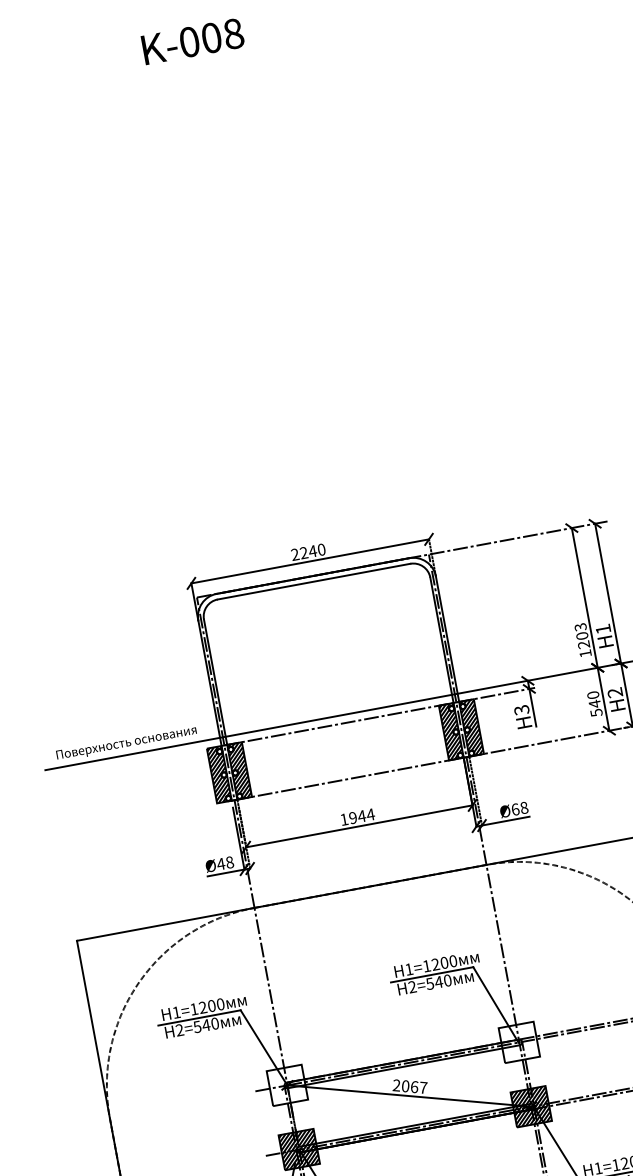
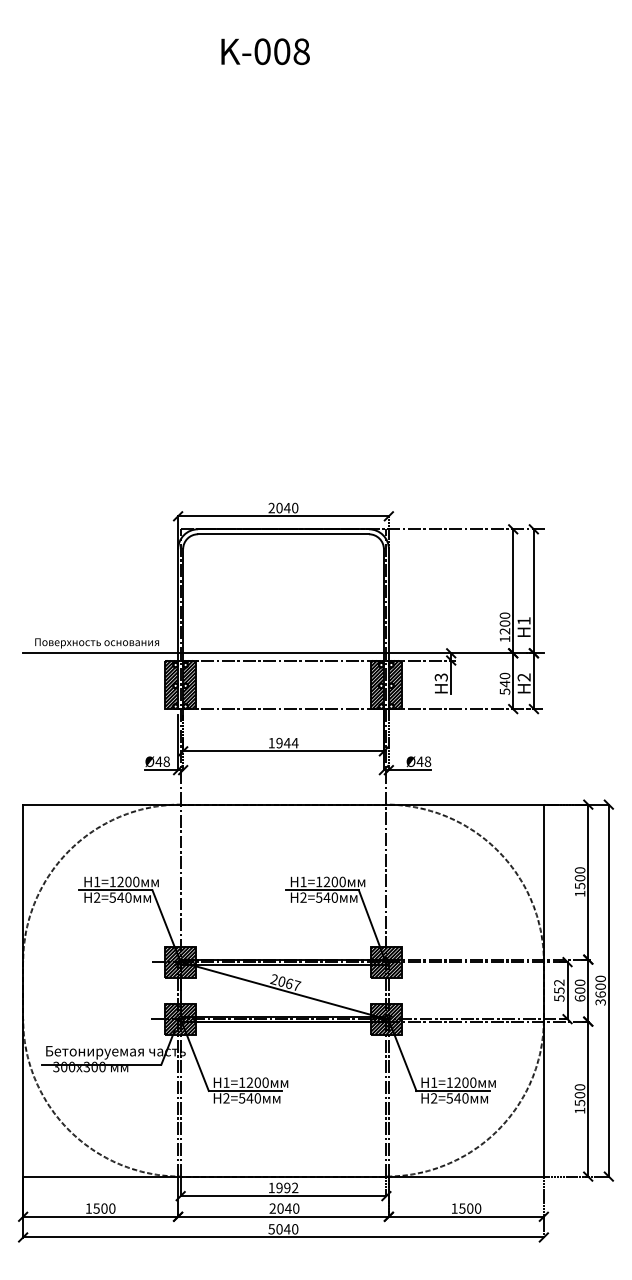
text: (304, 553) -> (279, 508), 2240 -> 2040
text: (581, 626) -> (505, 615), 1203 -> 1200
text: (514, 809) -> (419, 761), Ø68 -> Ø48
hatch: (518, 1041) -> (385, 961), added
hatch: (287, 1084) -> (180, 961), added

